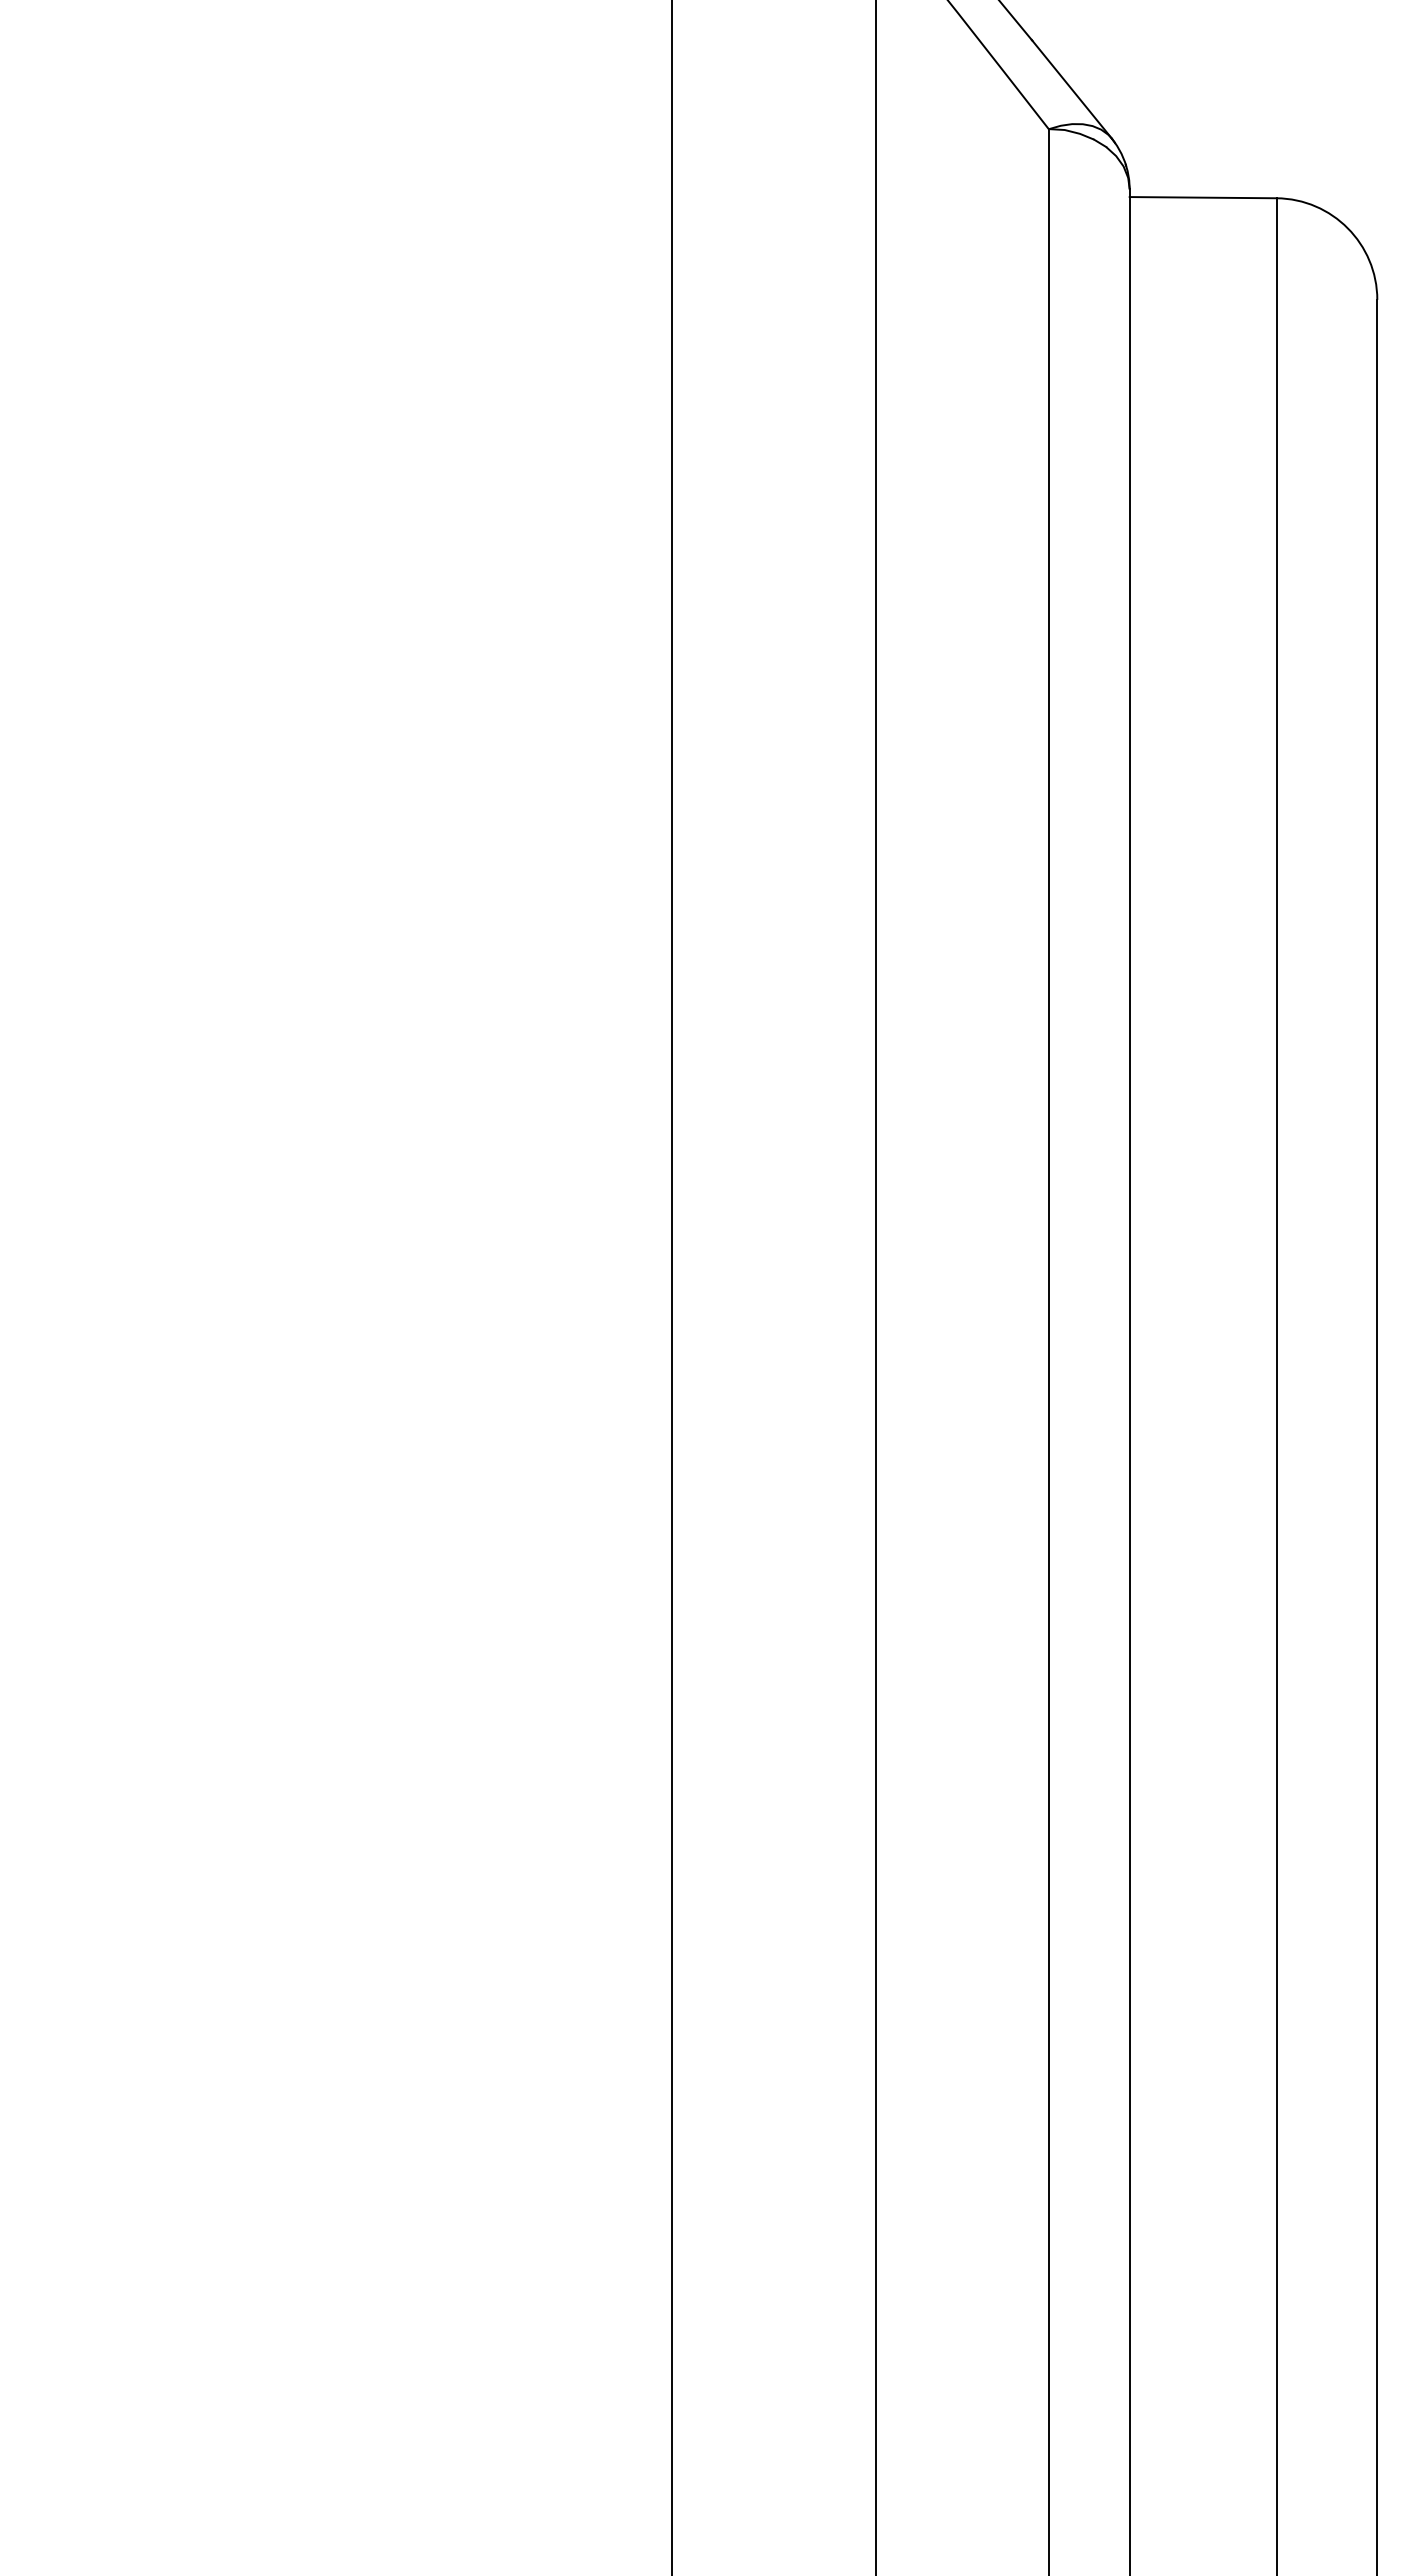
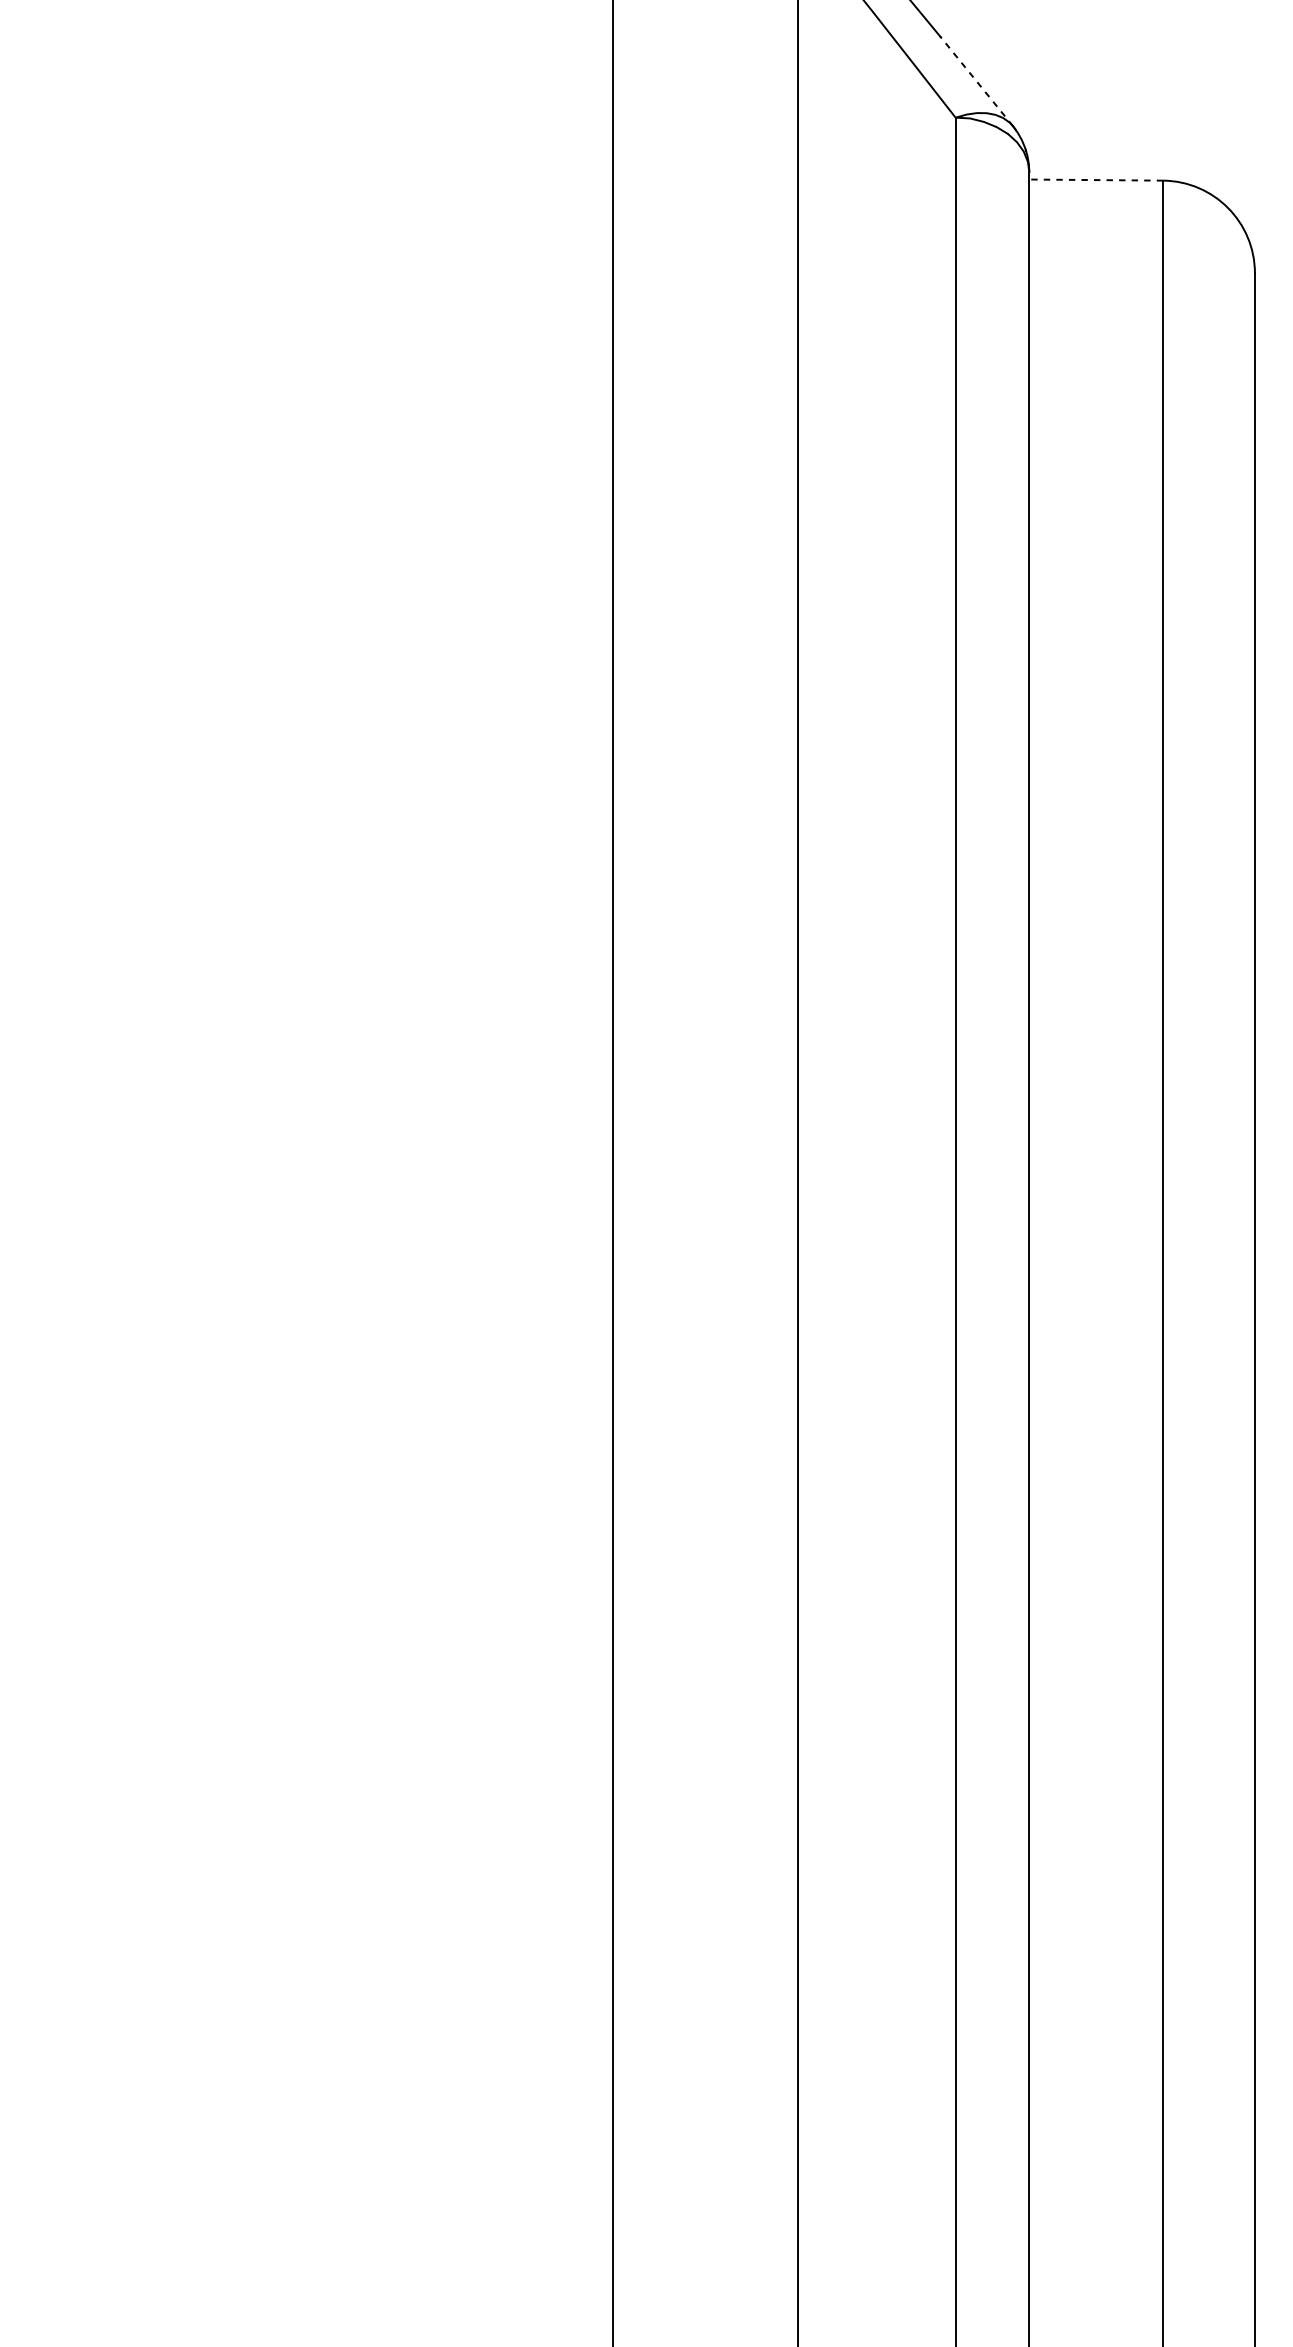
line: (1071, 88) -> (976, 80), solid -> dashed
line: (1202, 197) -> (1095, 179), solid -> dashed

